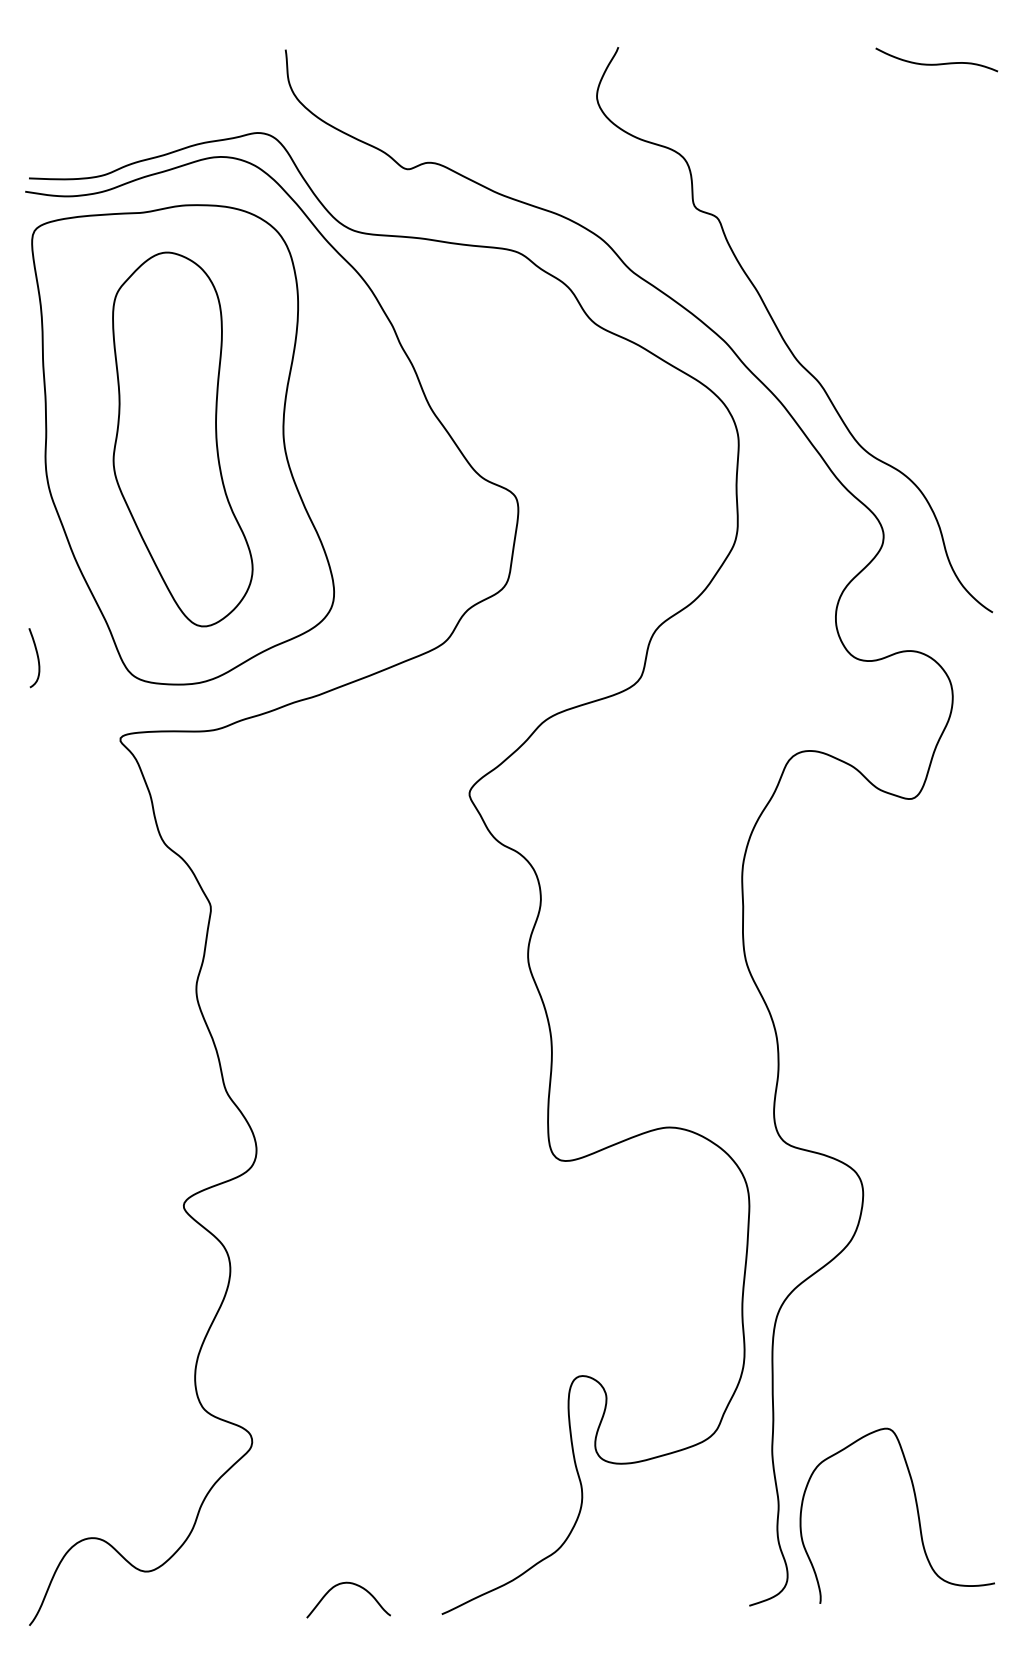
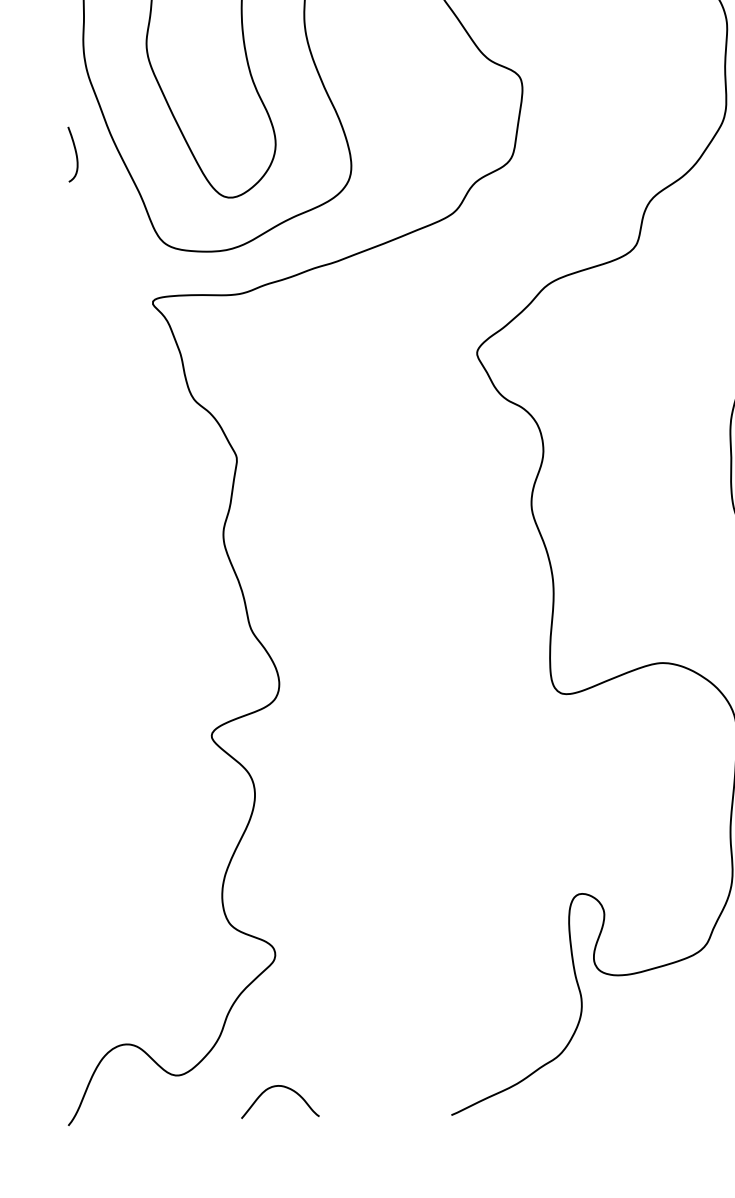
curve: (37, 658) -> (75, 154), moved
curve: (354, 1585) -> (285, 1088), moved

